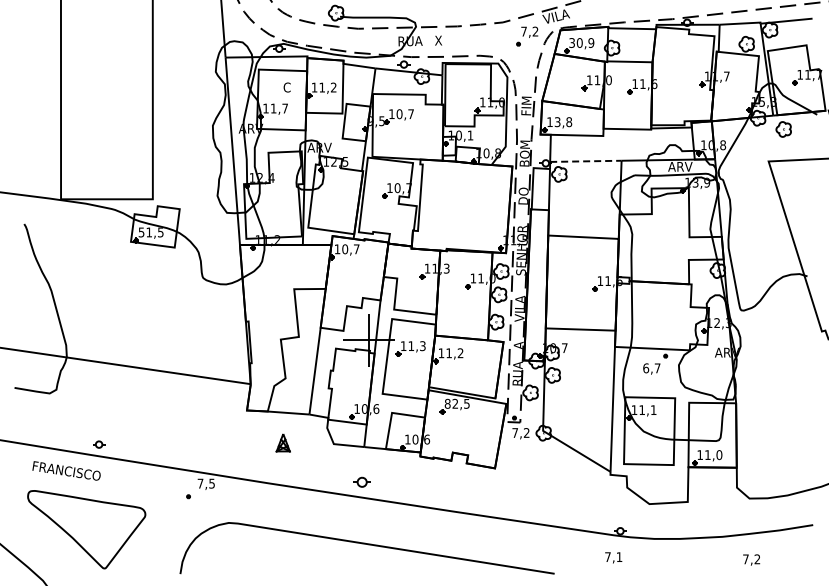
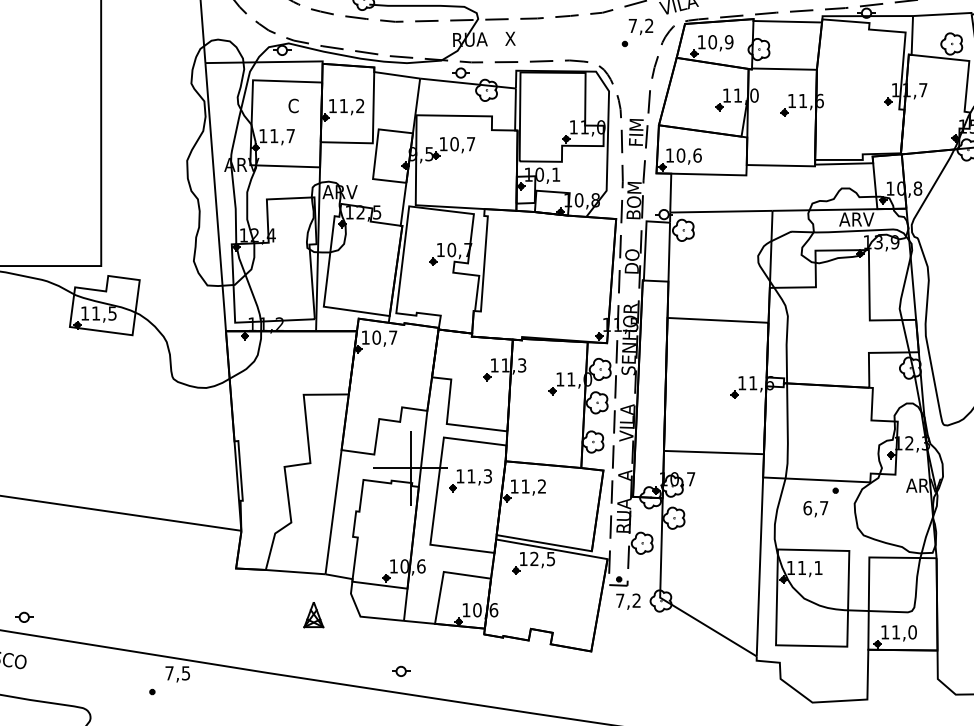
text: (571, 42) -> (700, 41), 30,9 -> 10,9
text: (563, 122) -> (689, 156), 13,8 -> 10,6
line: (585, 161) -> (720, 211), dashed -> solid
text: (141, 232) -> (84, 313), 51,5 -> 11,5
text: (447, 403) -> (523, 558), 82,5 -> 12,5
part: (282, 442) -> (312, 614), moved
part: (362, 482) -> (401, 671), size x0.71

